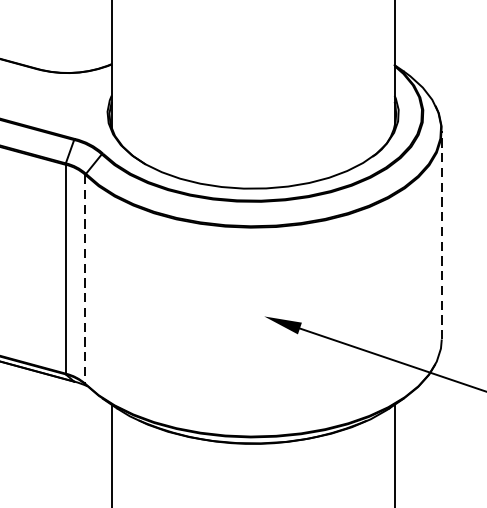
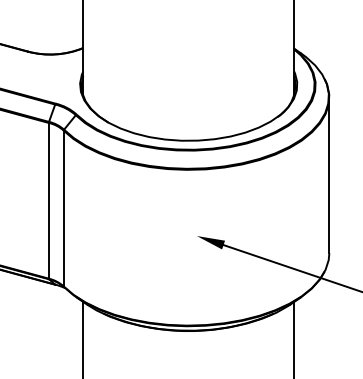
line: (441, 235) -> (329, 175), dashed -> solid
line: (85, 279) -> (63, 208), dashed -> solid

